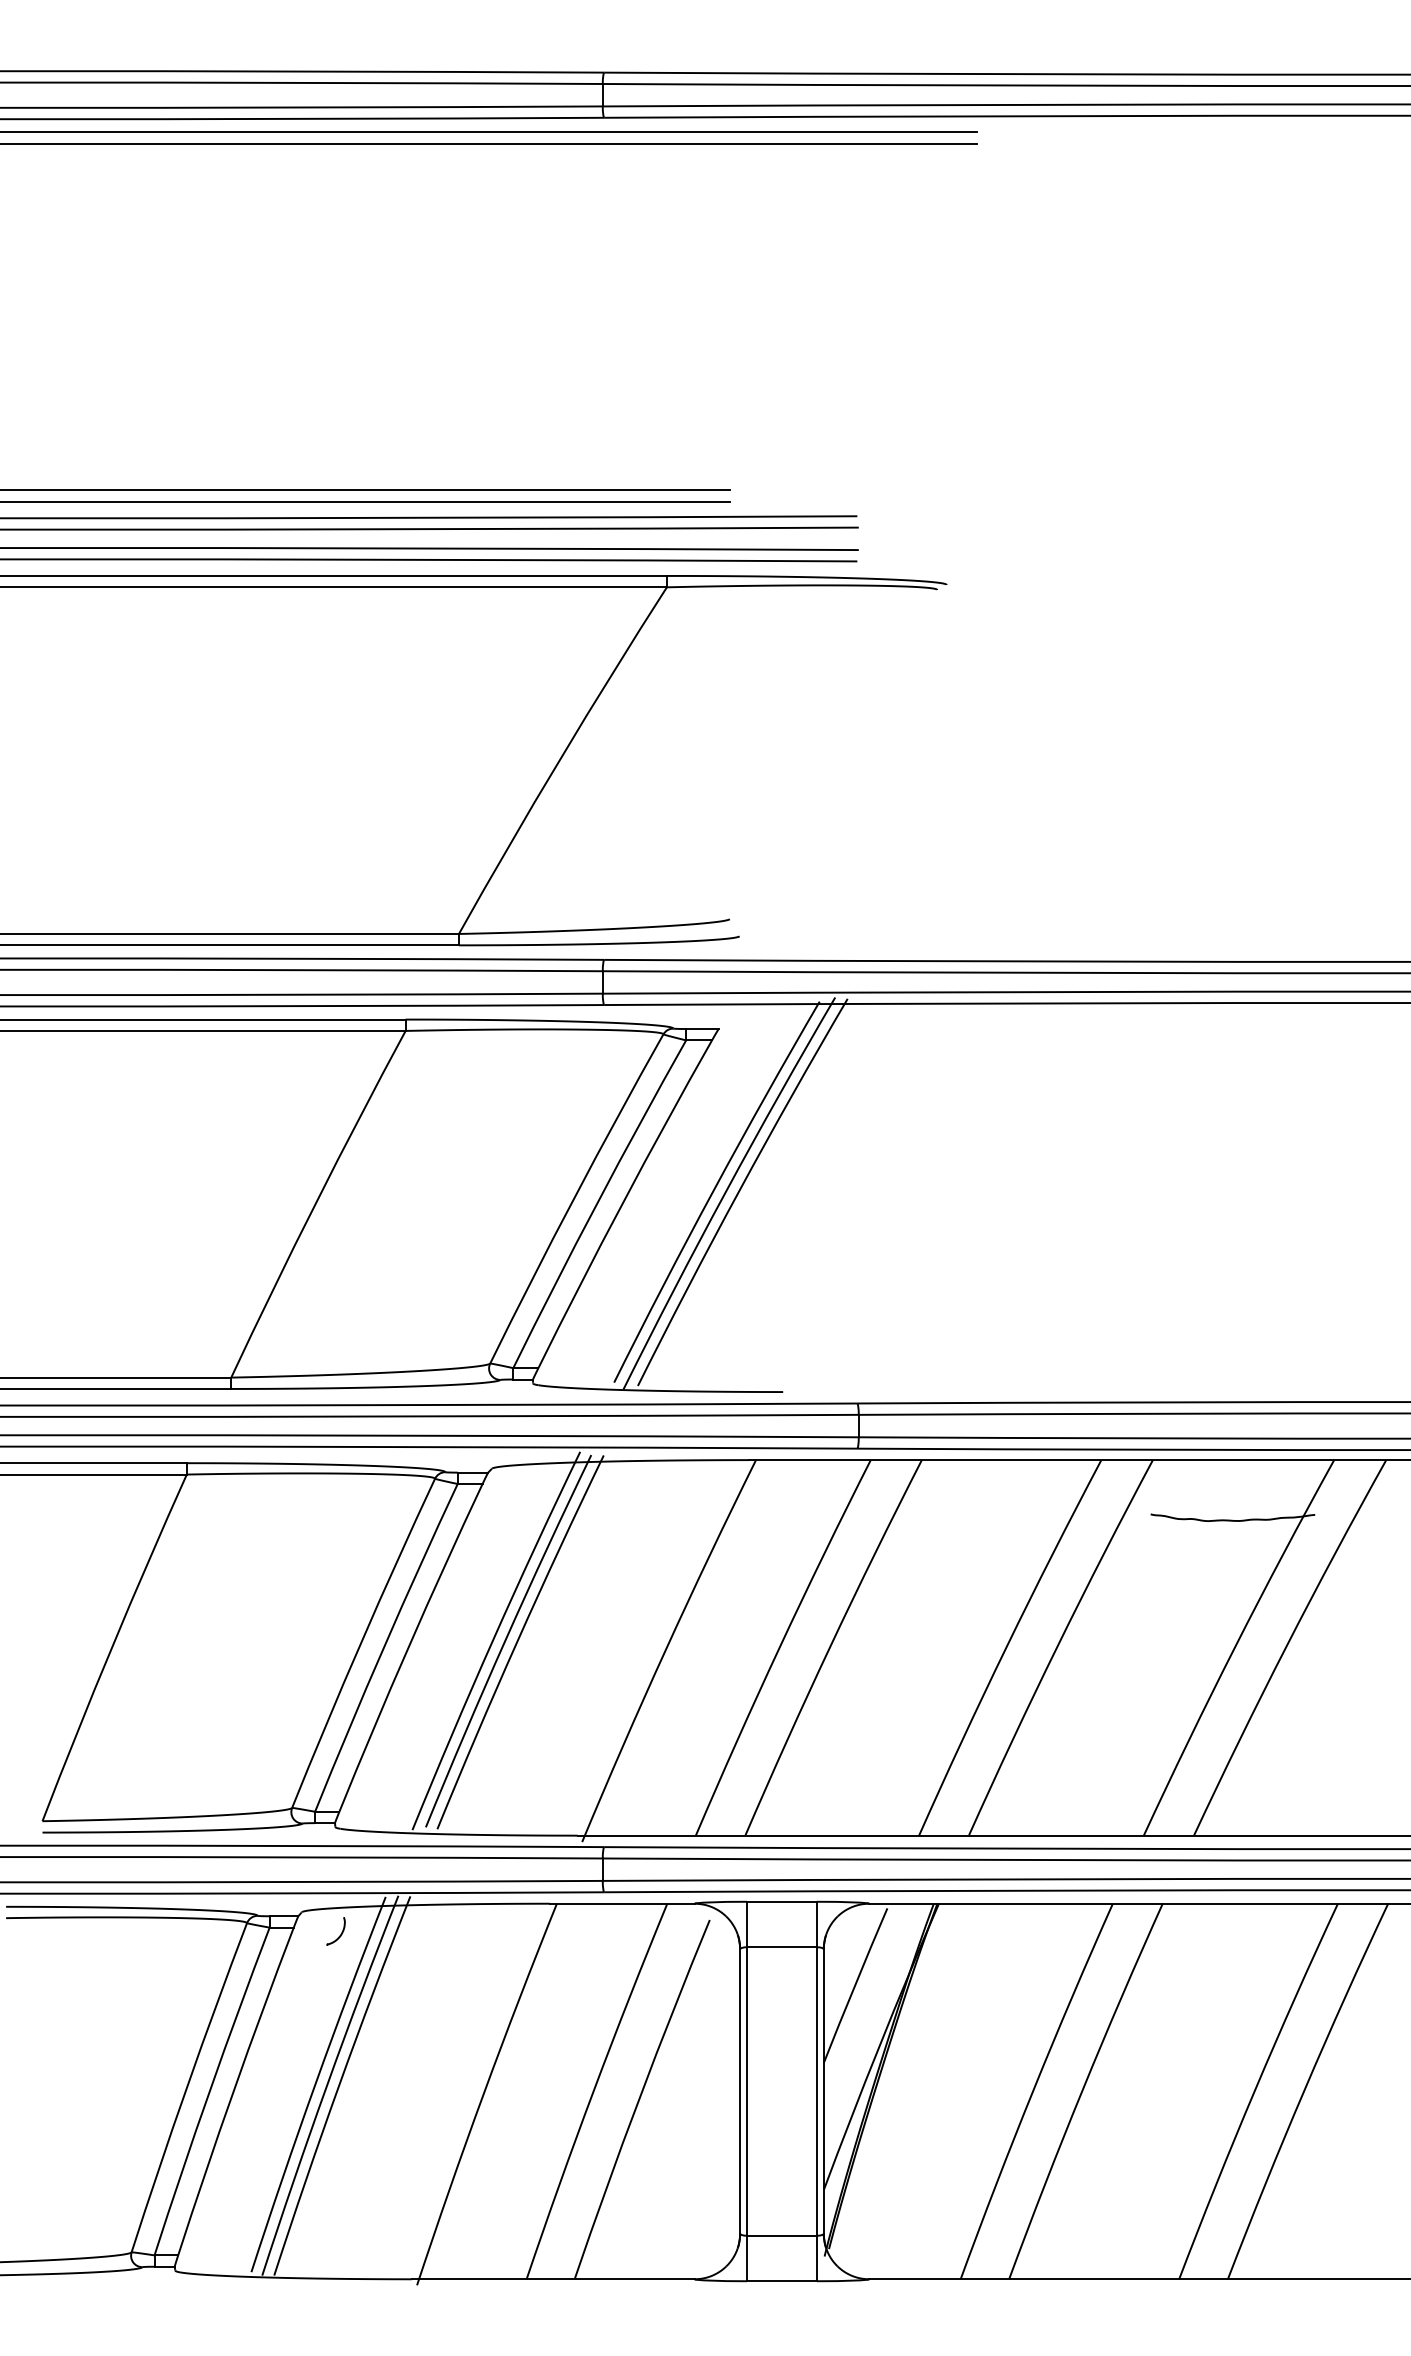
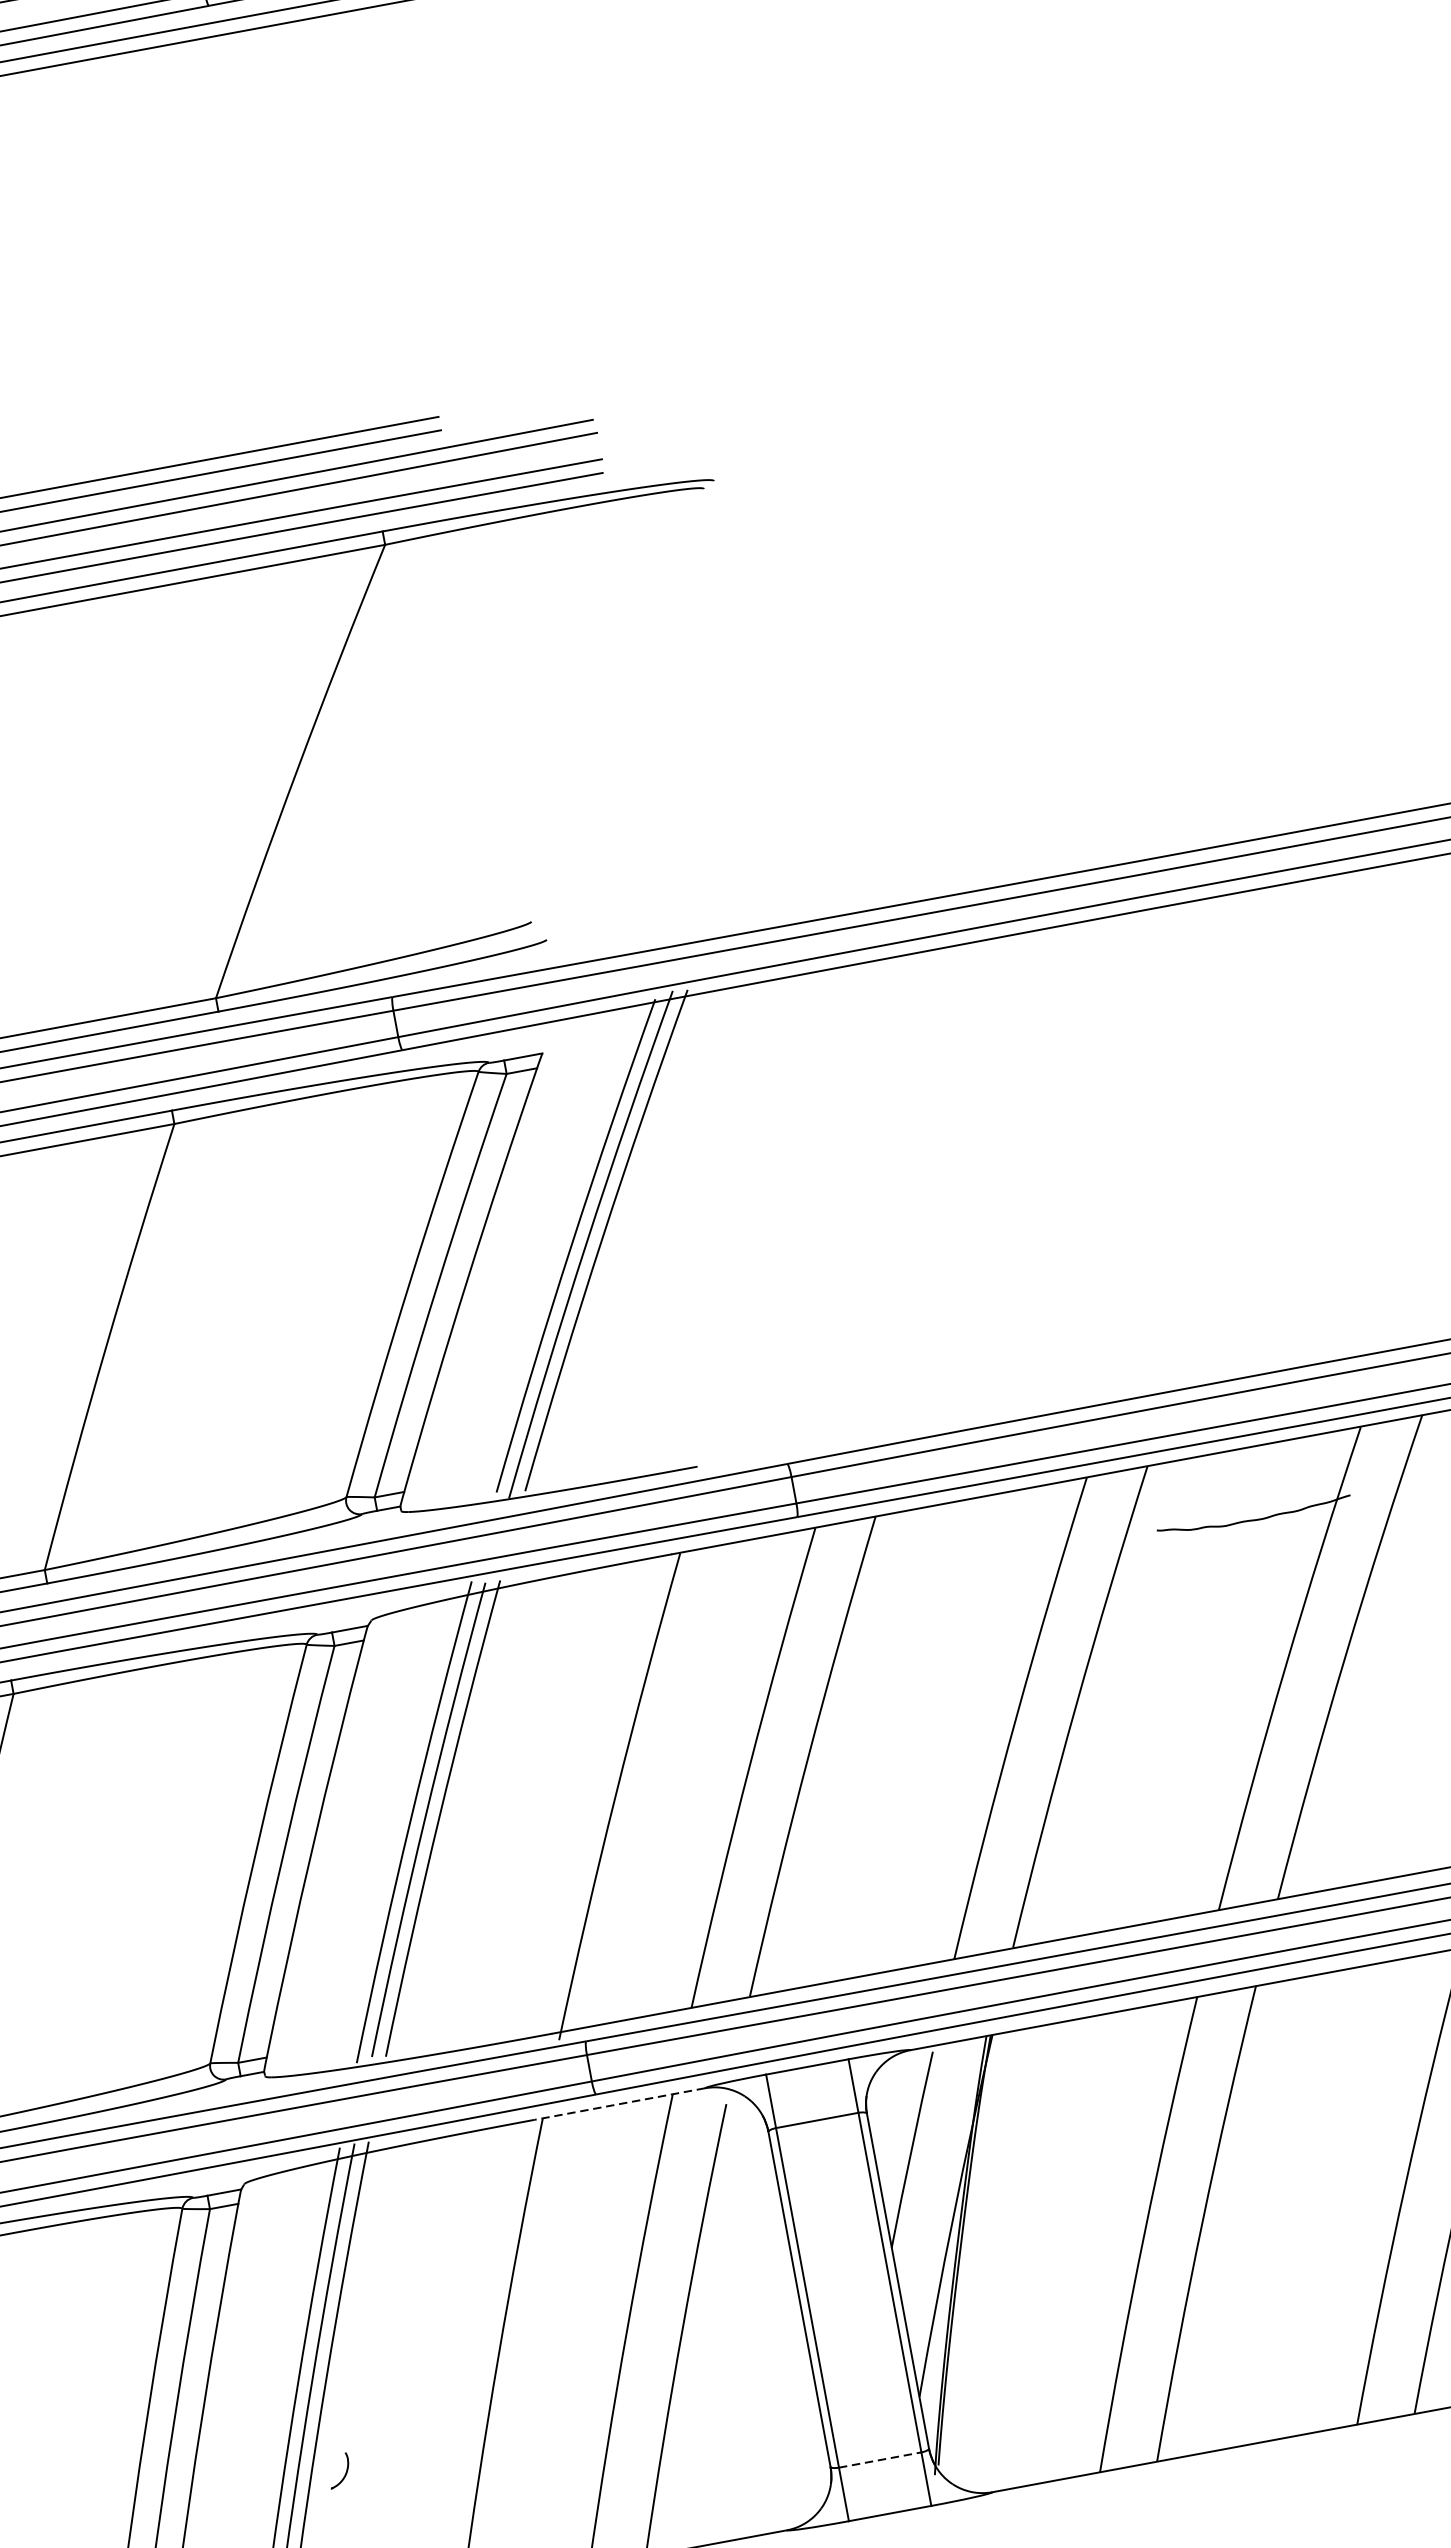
line: (621, 1903) -> (618, 2103), solid -> dashed
curve: (339, 1935) -> (344, 2475), moved
line: (782, 2235) -> (880, 2459), solid -> dashed

